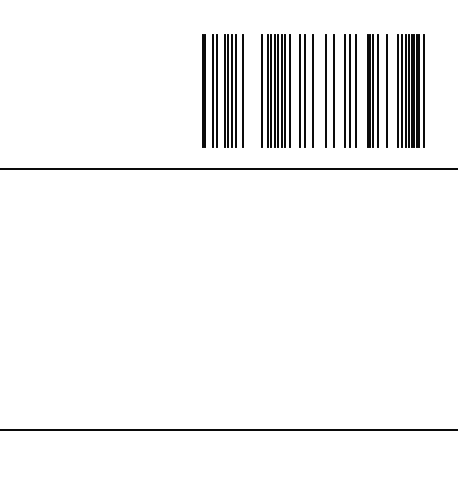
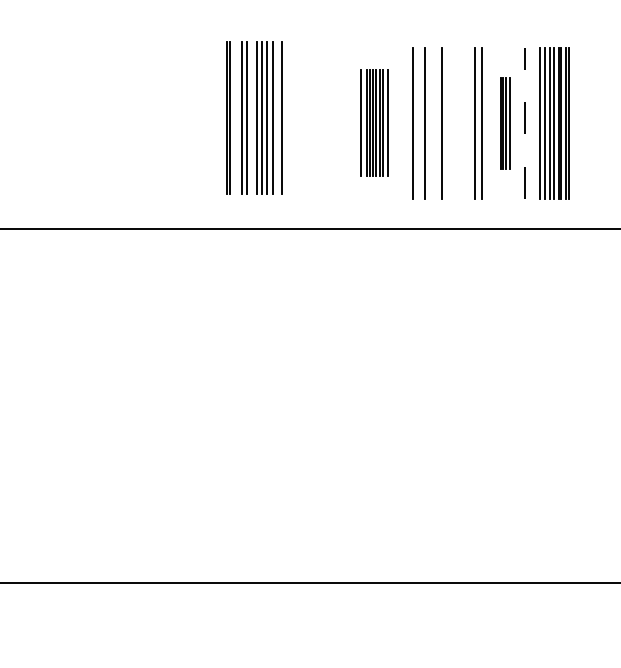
part: (222, 90) -> (254, 117), moved
part: (275, 90) -> (373, 122), size x0.7
part: (372, 90) -> (505, 122), size x0.6
line: (300, 91) -> (407, 123), removed
line: (334, 91) -> (453, 123), removed
line: (345, 91) -> (468, 123), removed
line: (386, 91) -> (524, 123), solid -> dashed
line: (423, 91) -> (574, 123), removed

